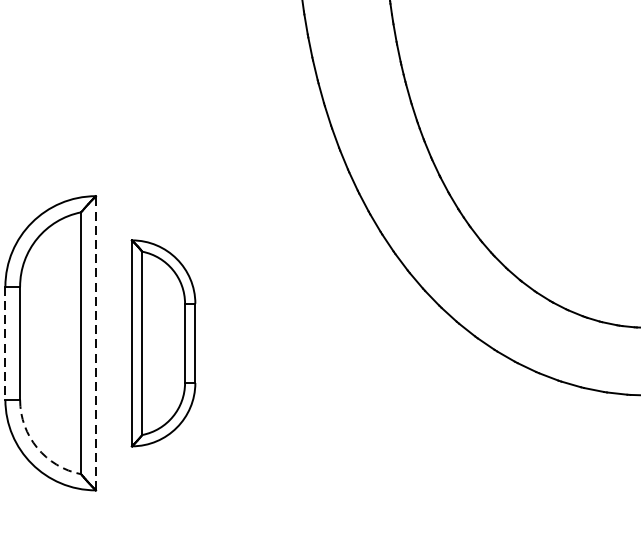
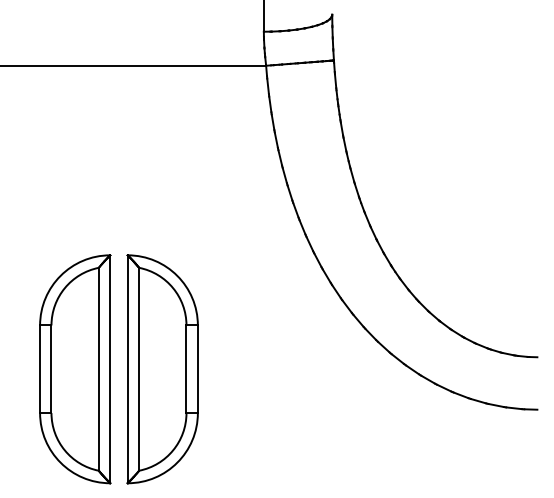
line: (5, 343) -> (40, 369), dashed -> solid
line: (96, 343) -> (110, 369), dashed -> solid
part: (163, 343) -> (162, 369), size x1.43
arc: (36, 448) -> (64, 450), dashed -> solid

